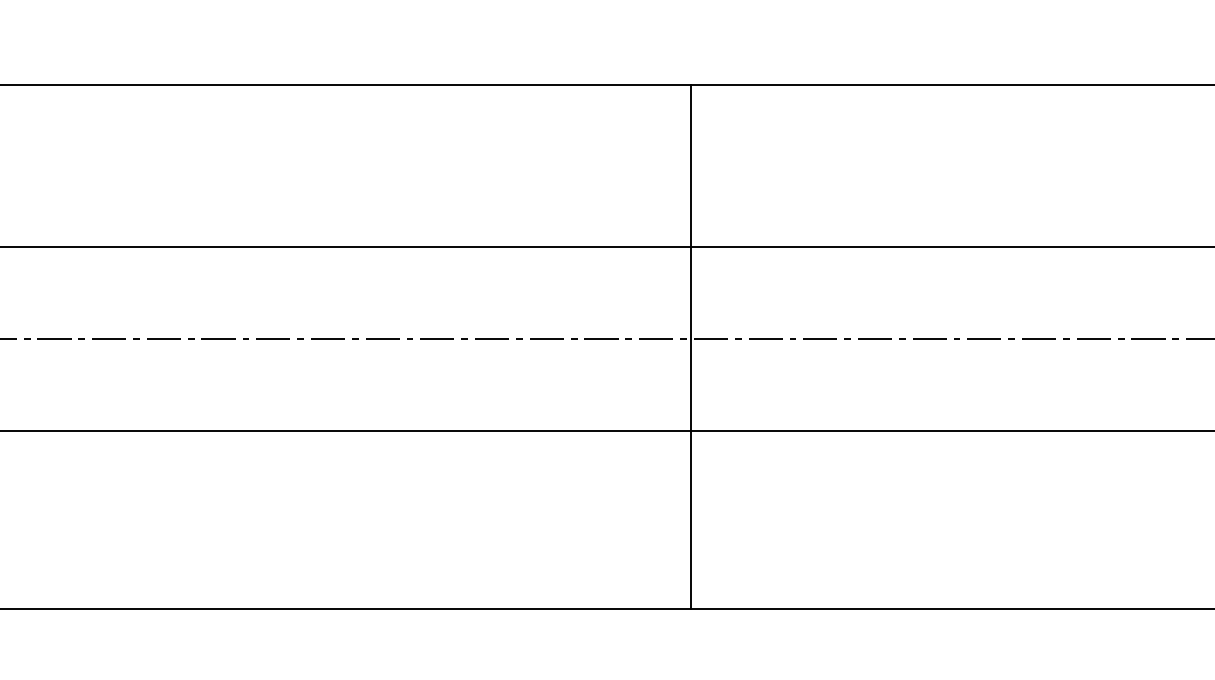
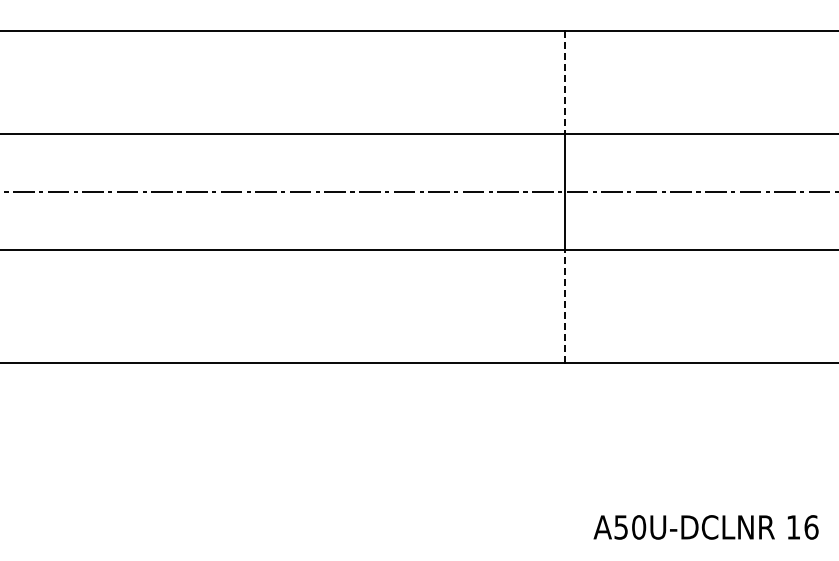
line: (690, 166) -> (564, 82), solid -> dashed
line: (690, 519) -> (564, 305), solid -> dashed

